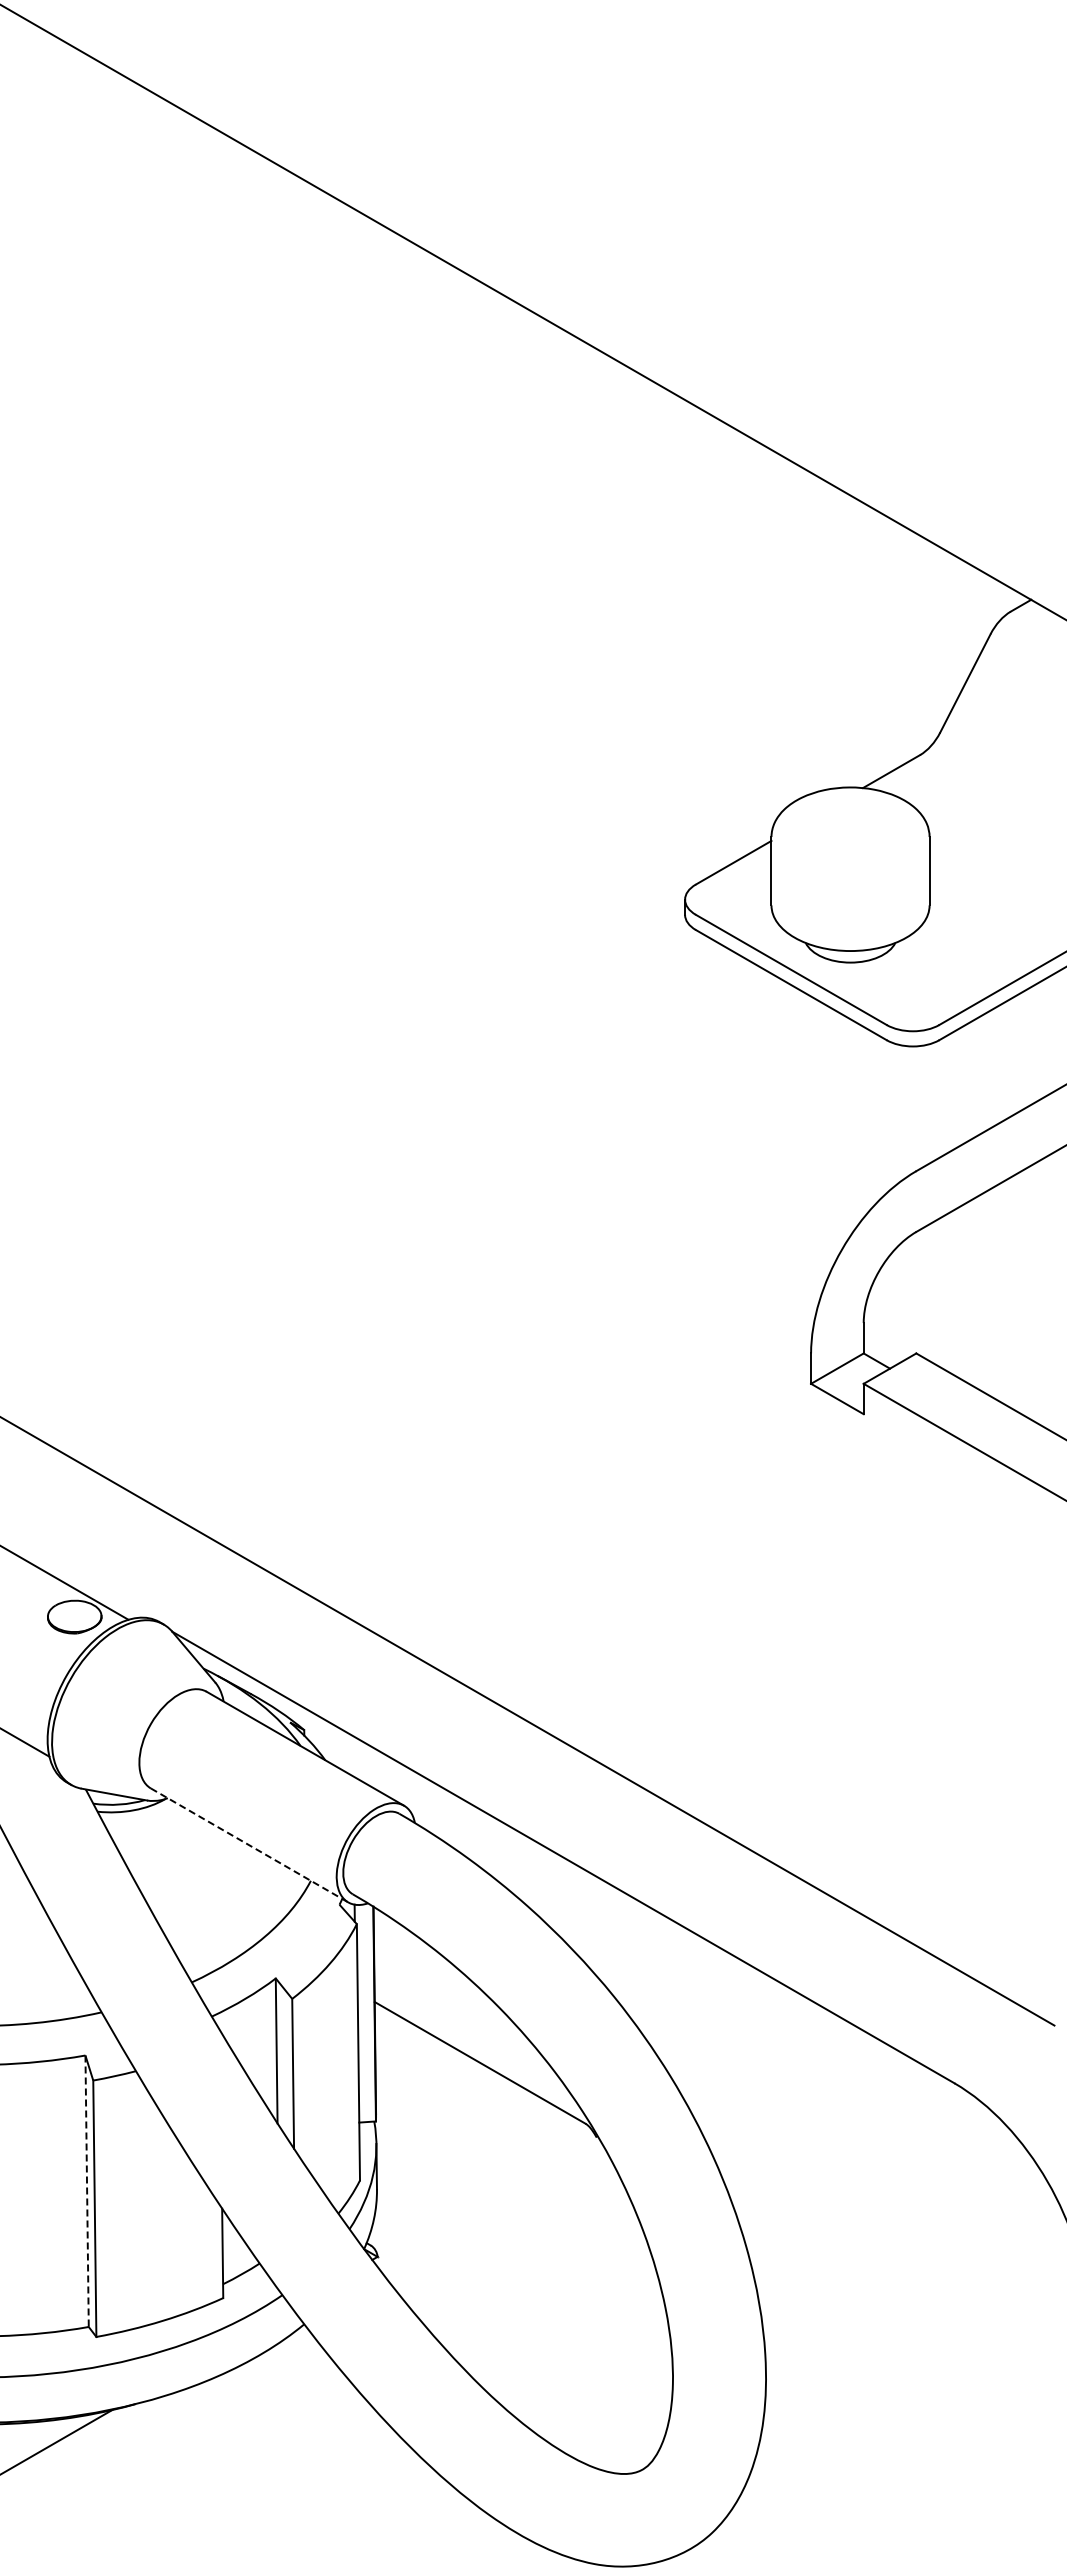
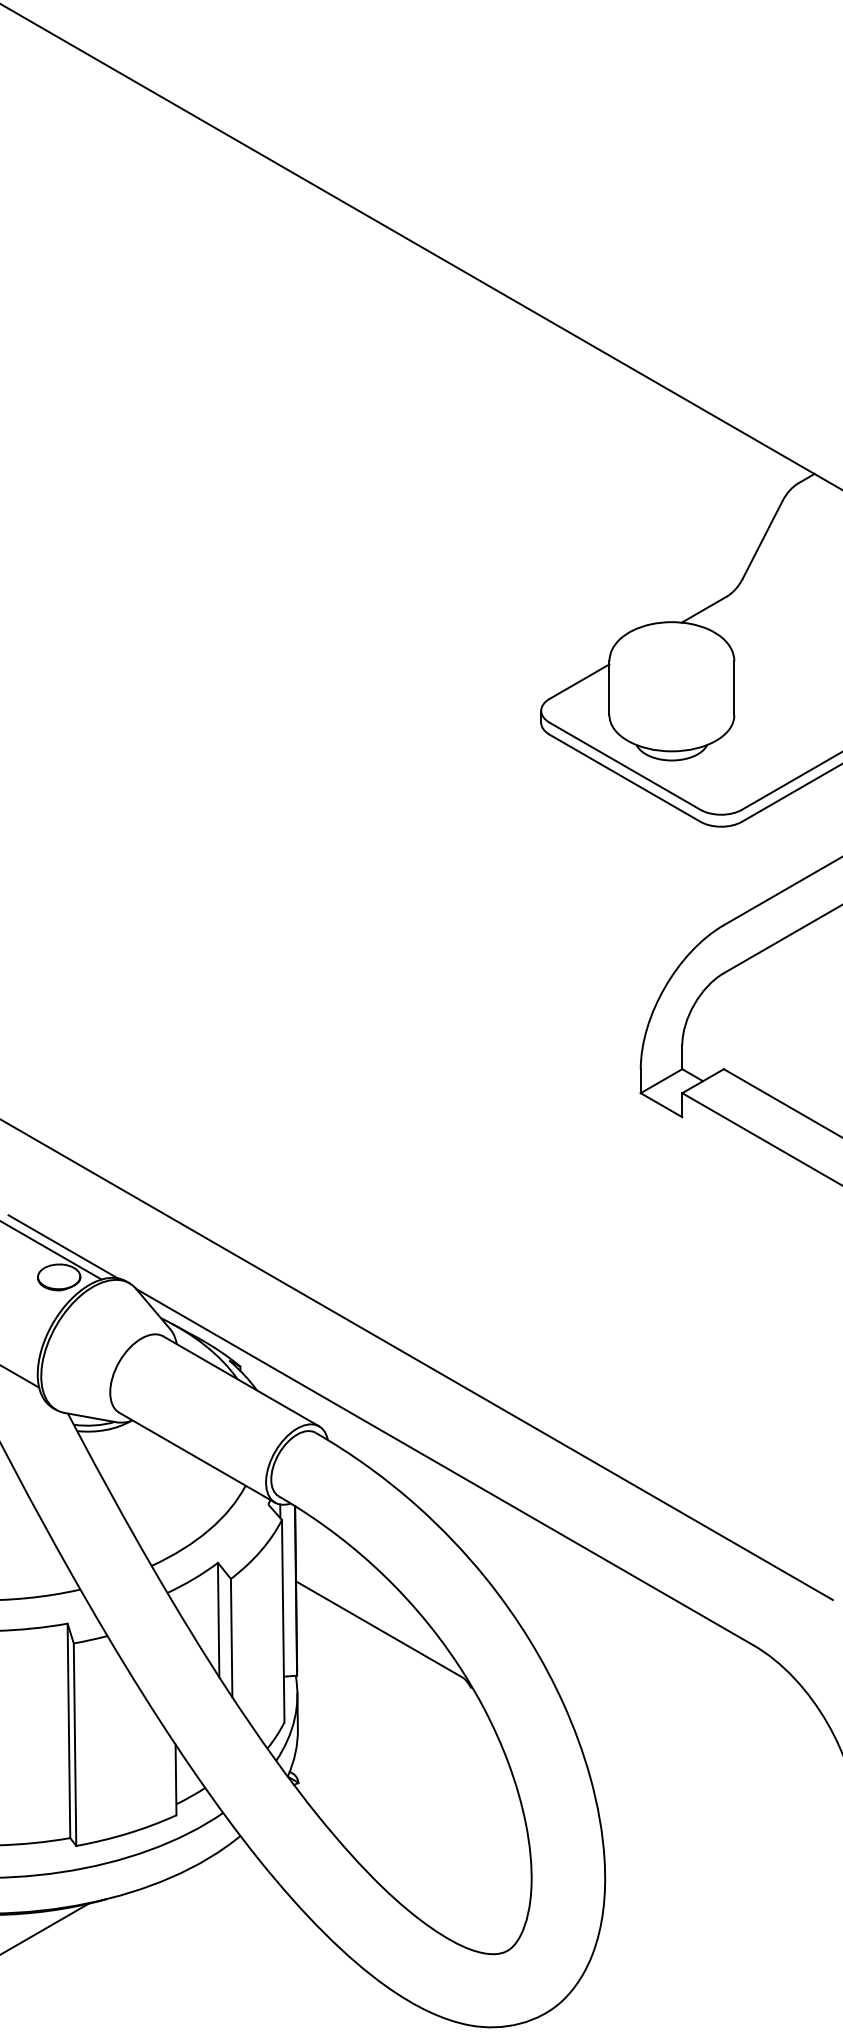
line: (79, 1578) -> (62, 1246), added
line: (249, 1845) -> (197, 1457), dashed -> solid
line: (87, 2191) -> (69, 1731), dashed -> solid

